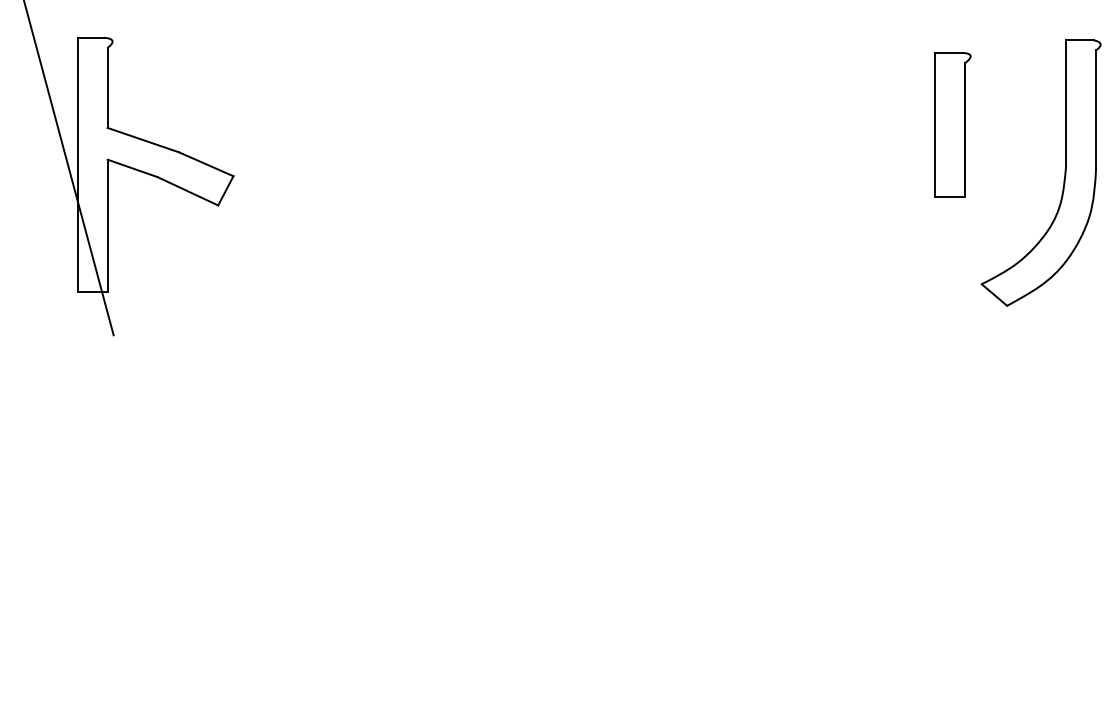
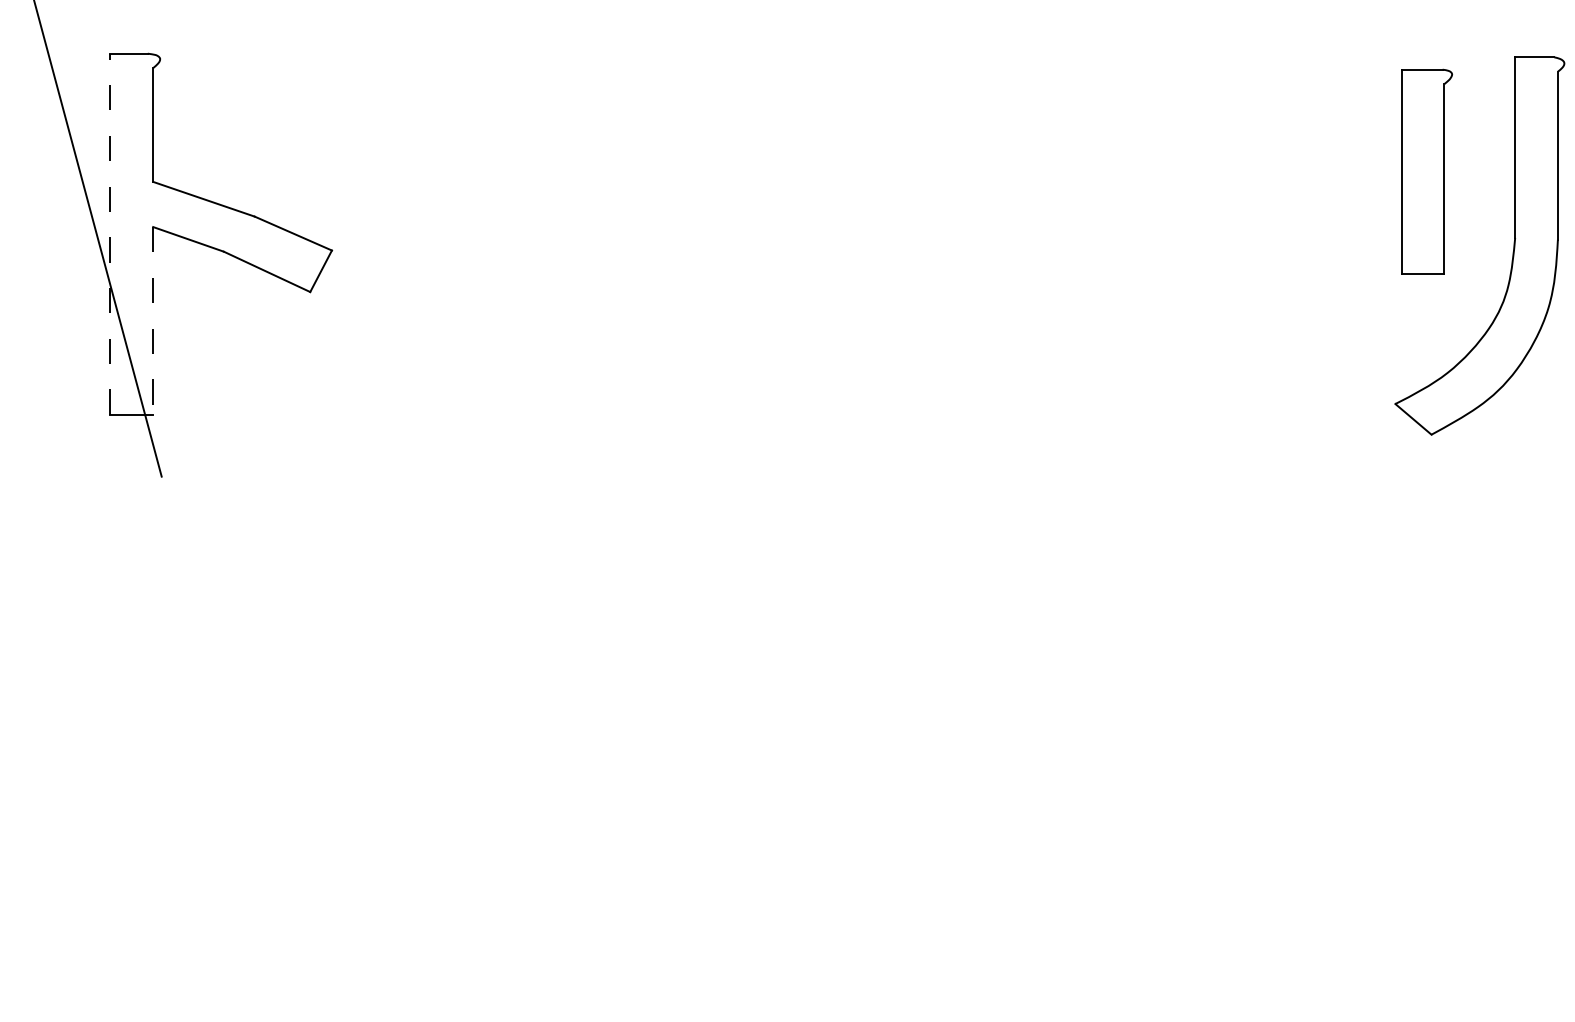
part: (952, 124) -> (1426, 171), moved
line: (77, 164) -> (110, 233), solid -> dashed
line: (107, 226) -> (152, 321), solid -> dashed

